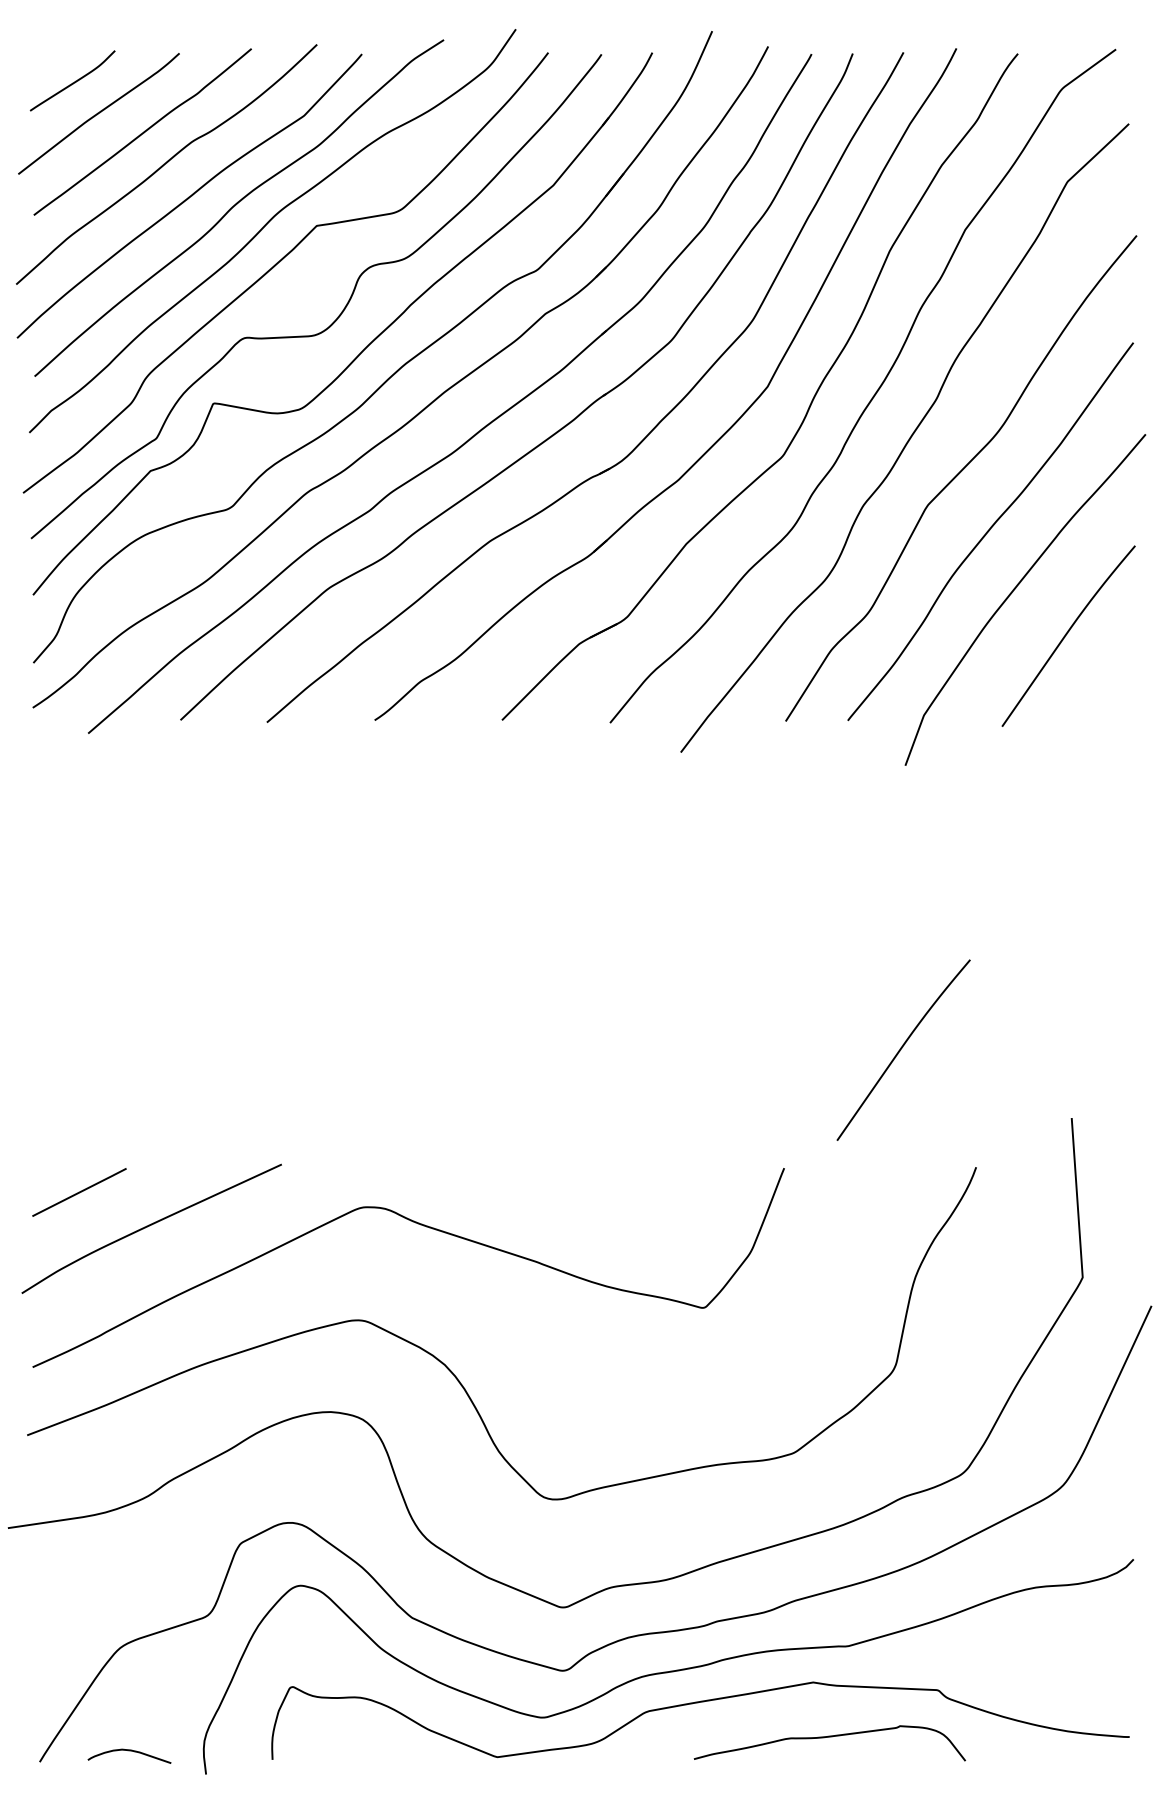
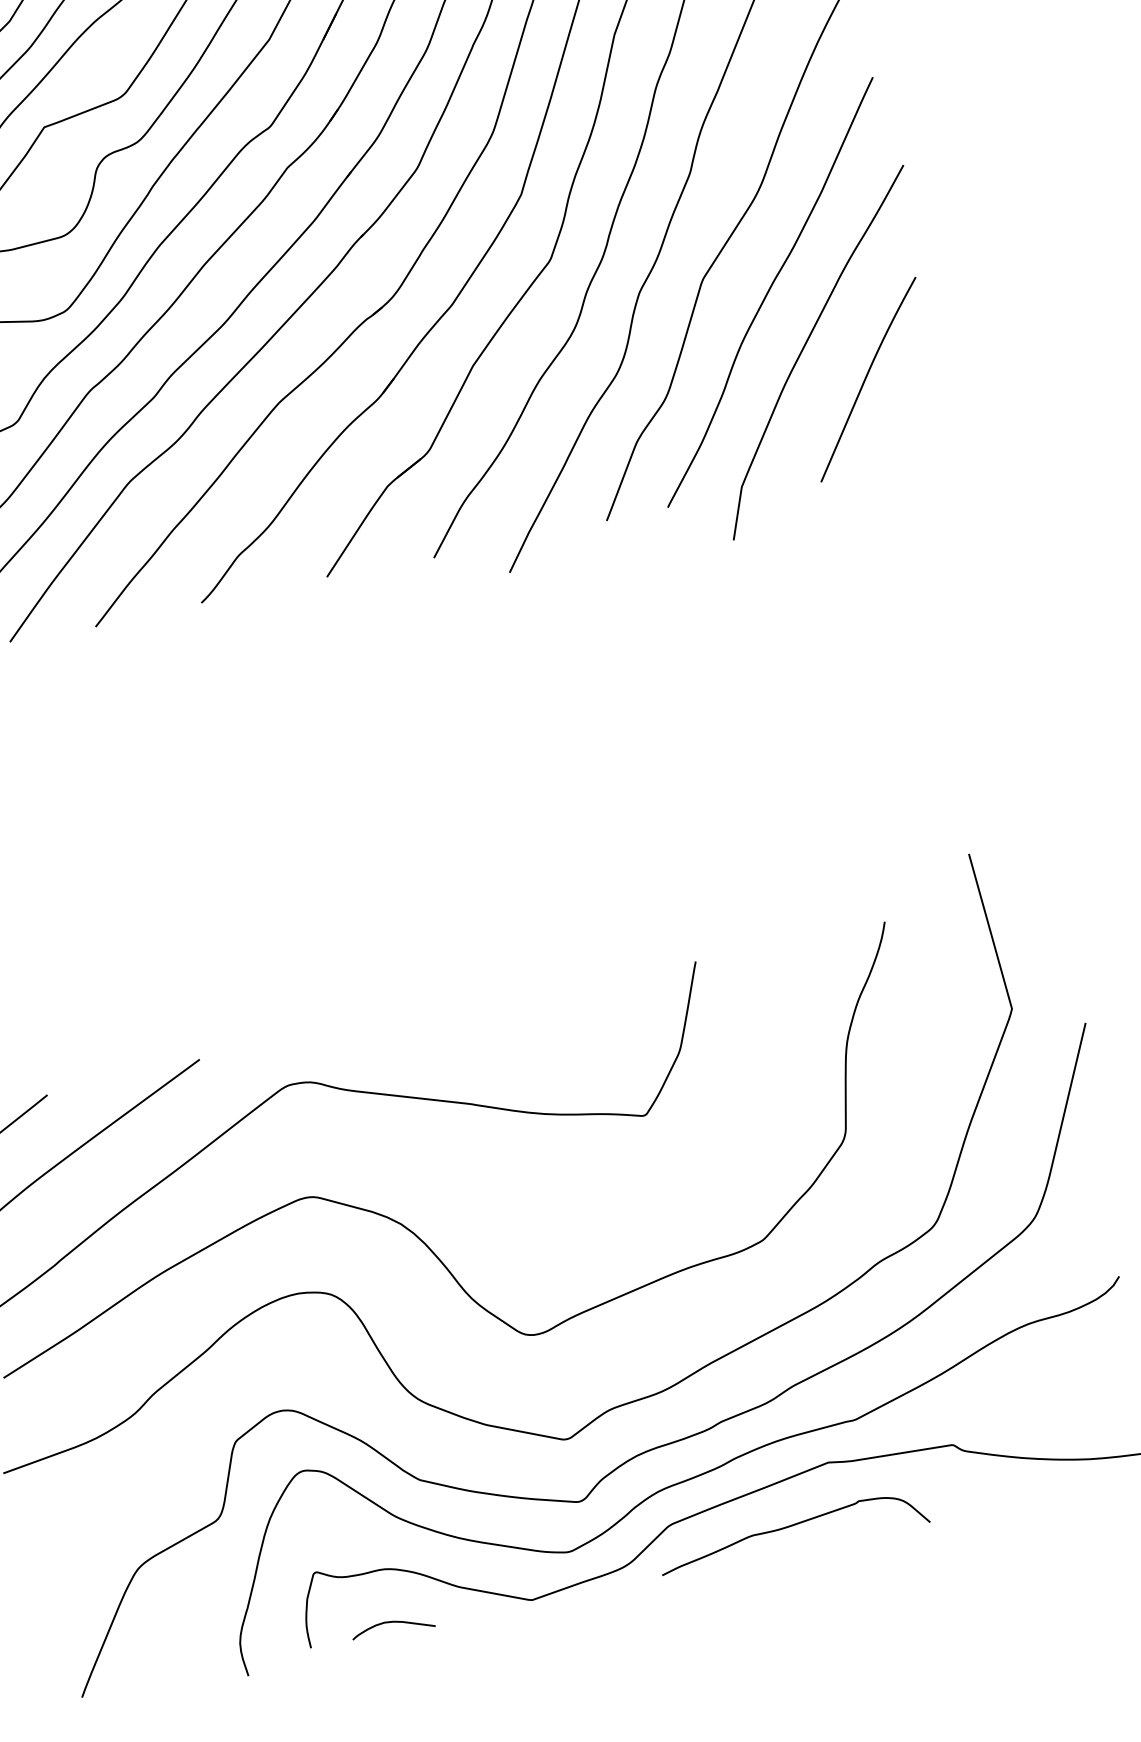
curve: (902, 1048) -> (788, 819), removed
curve: (829, 1737) -> (791, 1526), moved
curve: (129, 1751) -> (392, 1623), moved

